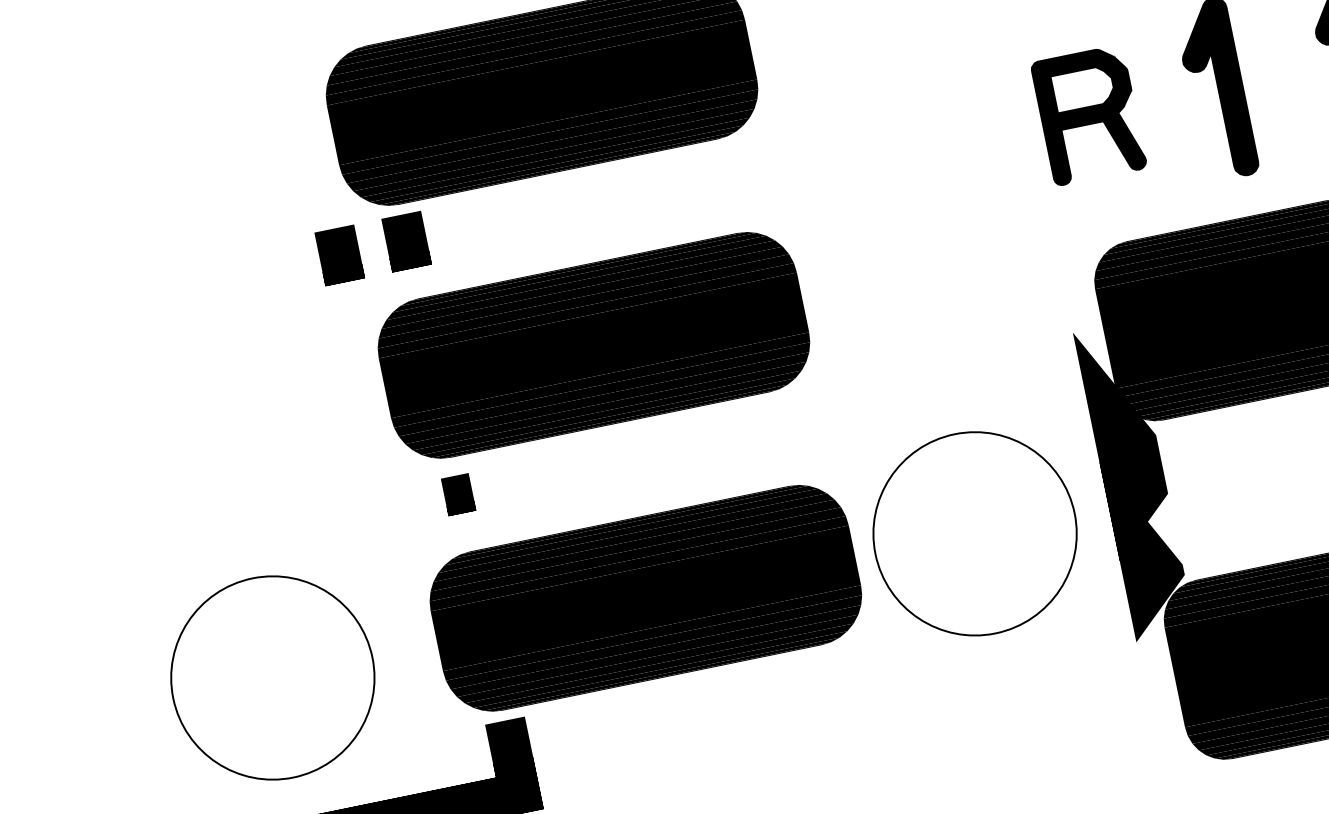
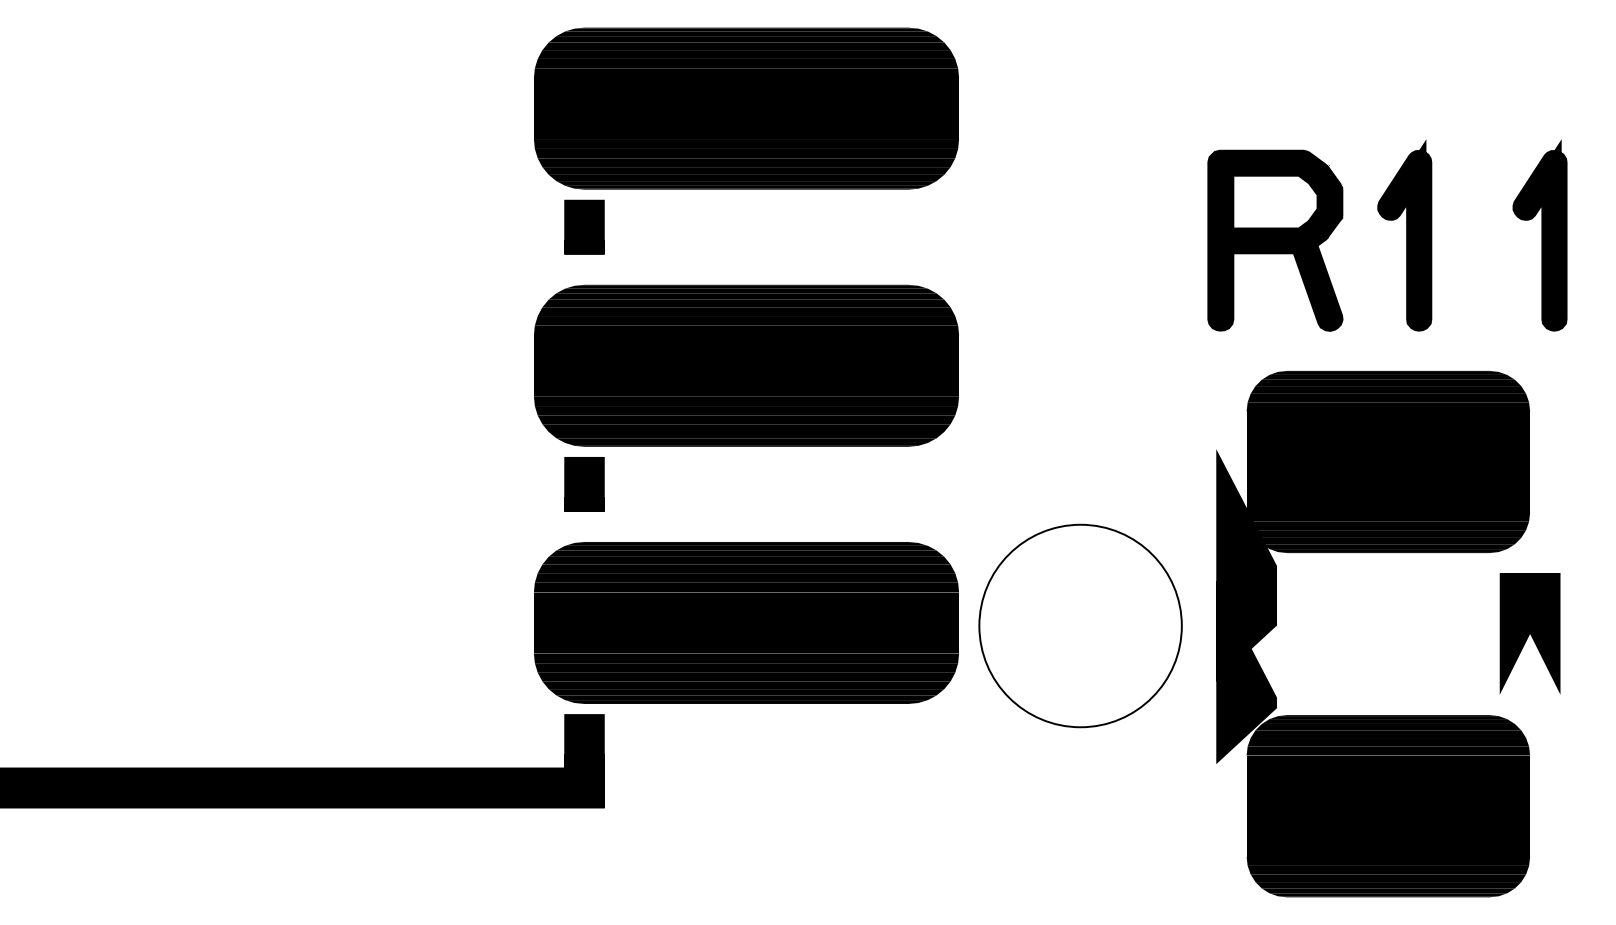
part: (1088, 115) -> (1275, 240), size x1.43
part: (339, 254) -> (516, 226), removed
part: (458, 494) -> (584, 484), size x1.43
part: (272, 677) -> (366, 625), removed

